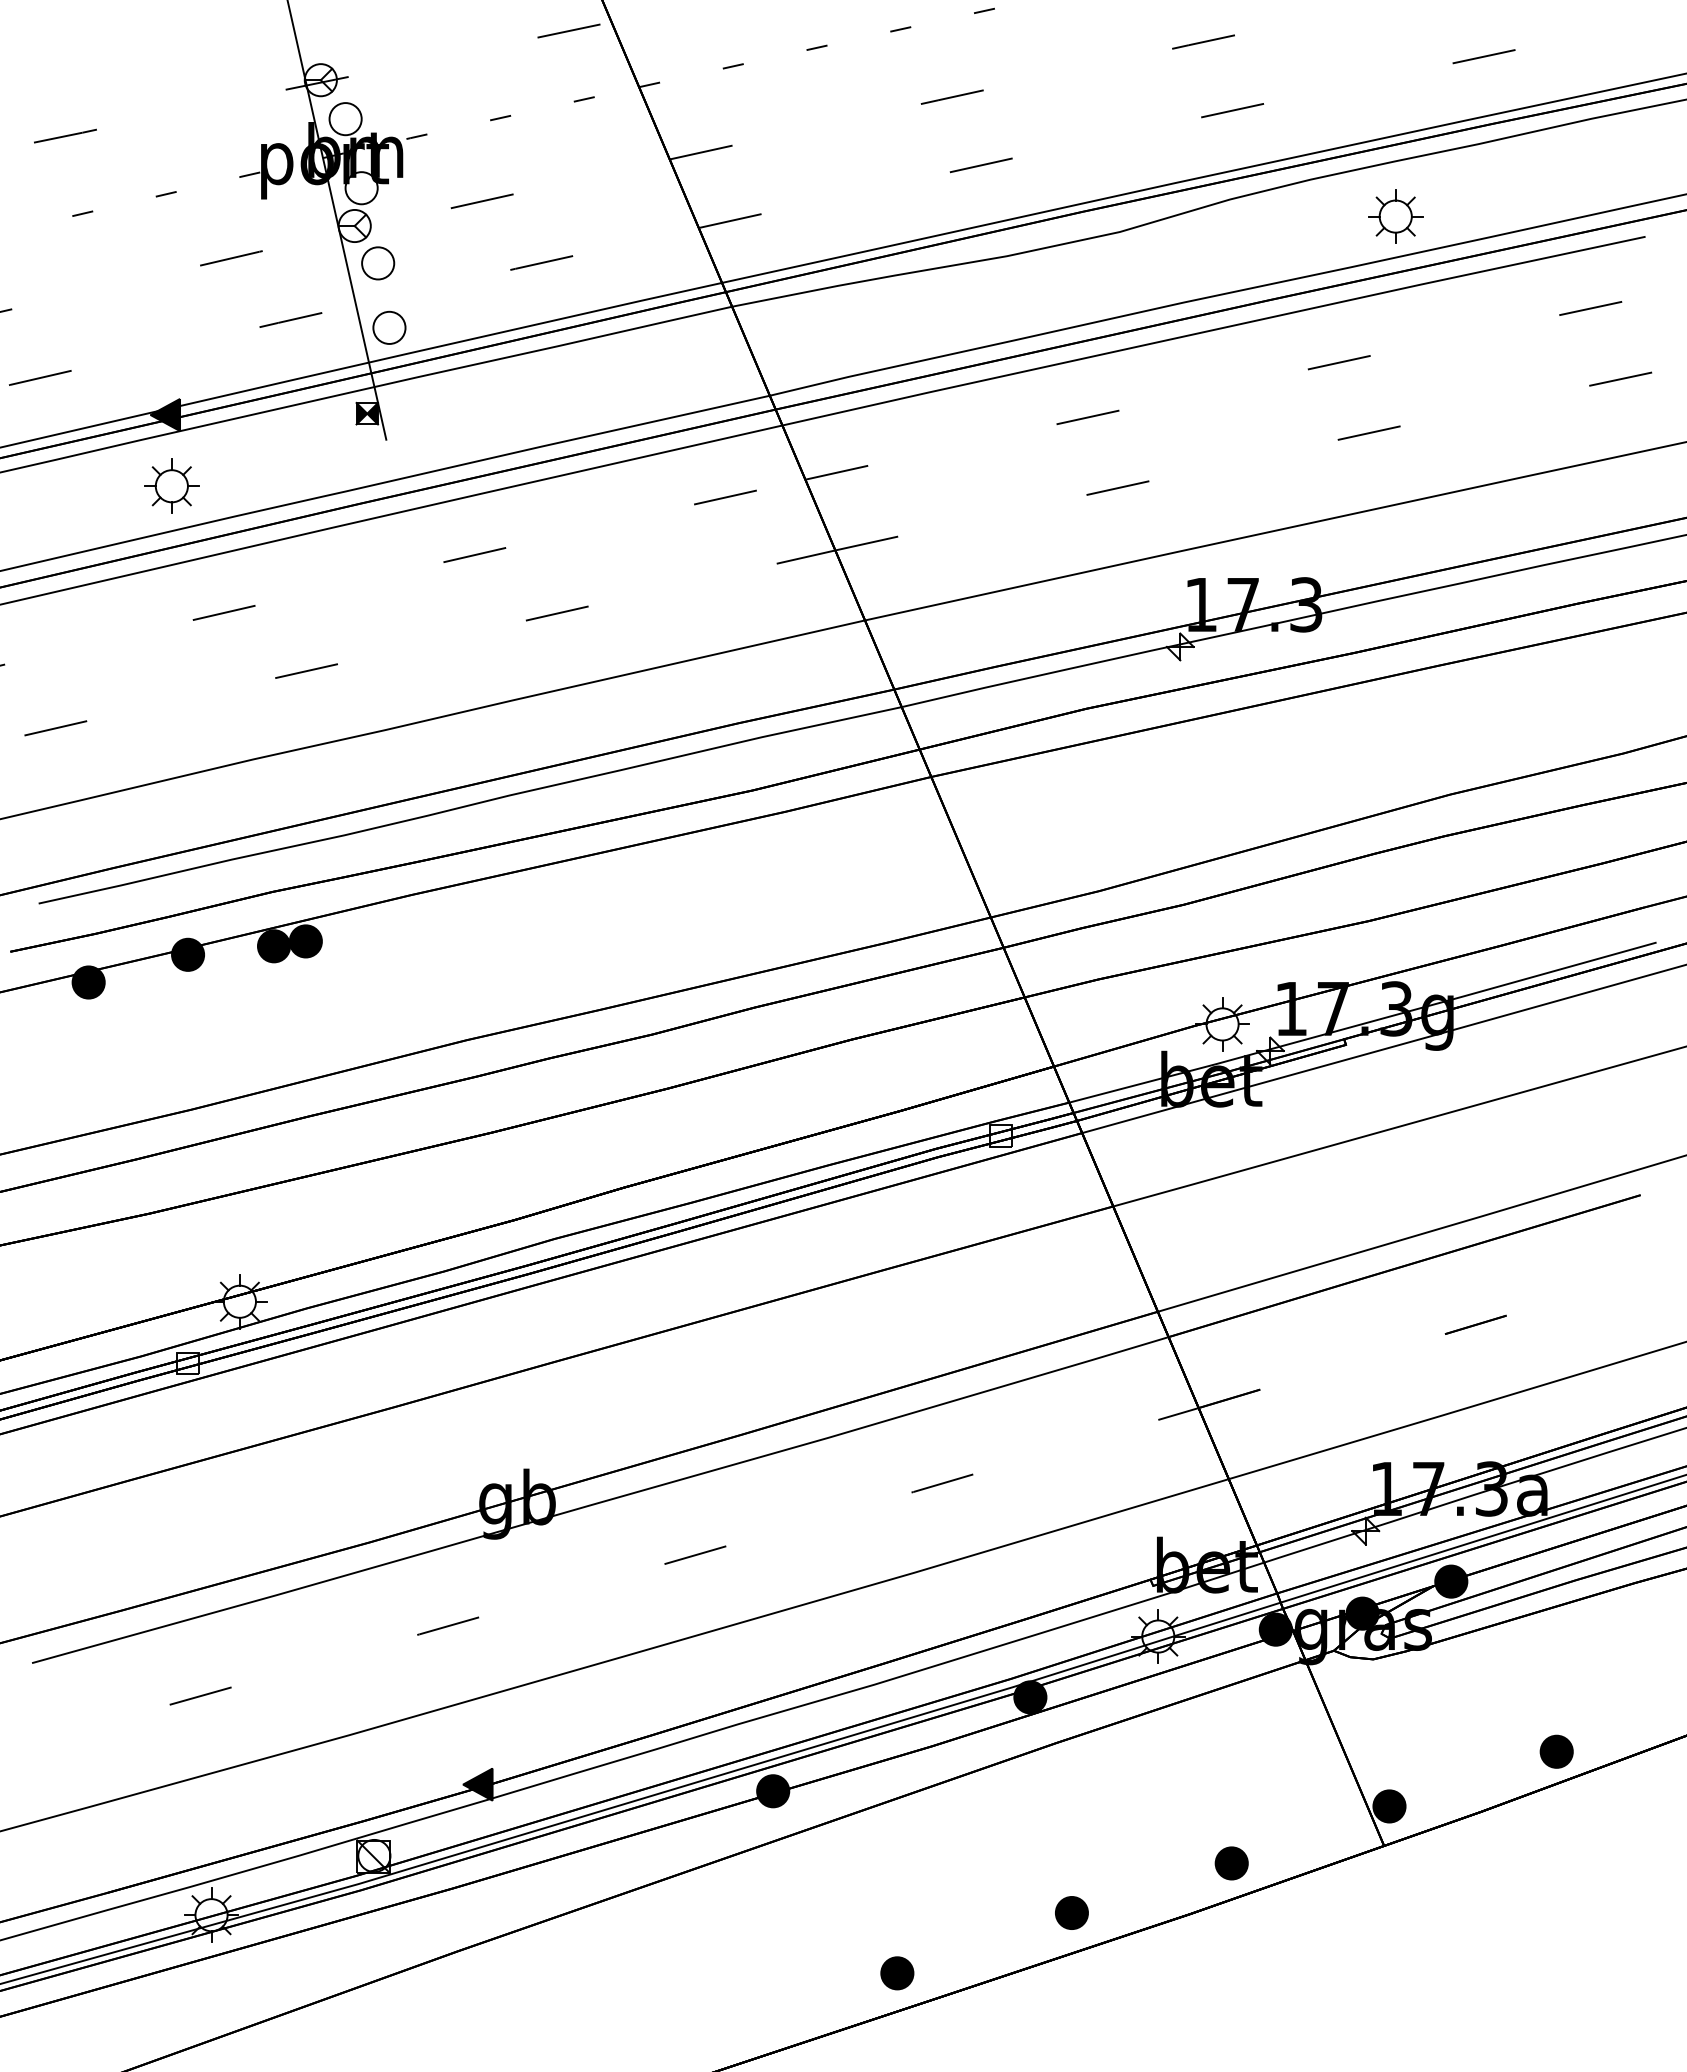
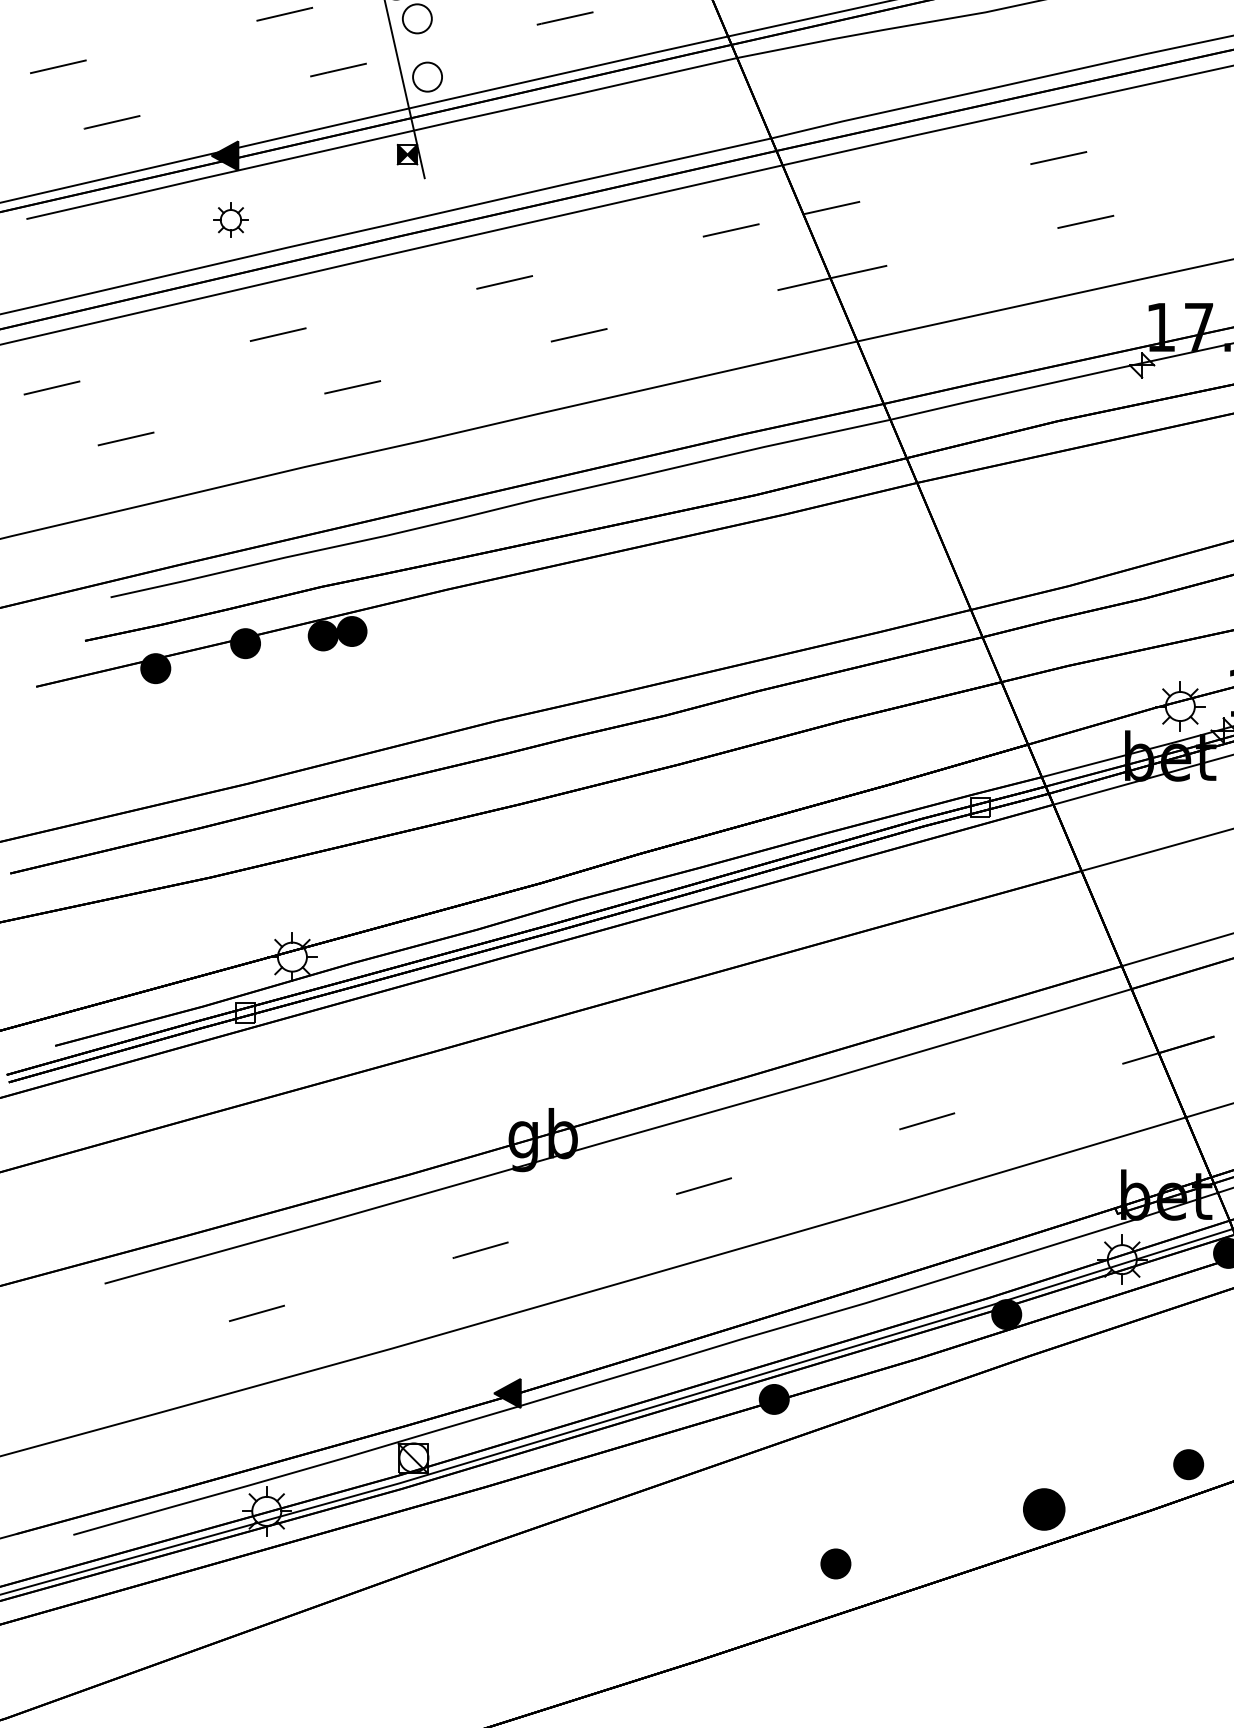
part: (171, 485) -> (230, 219), size x0.7
part: (1071, 1912) -> (1043, 1508), size x1.4
part: (897, 1973) -> (836, 1564), moved

